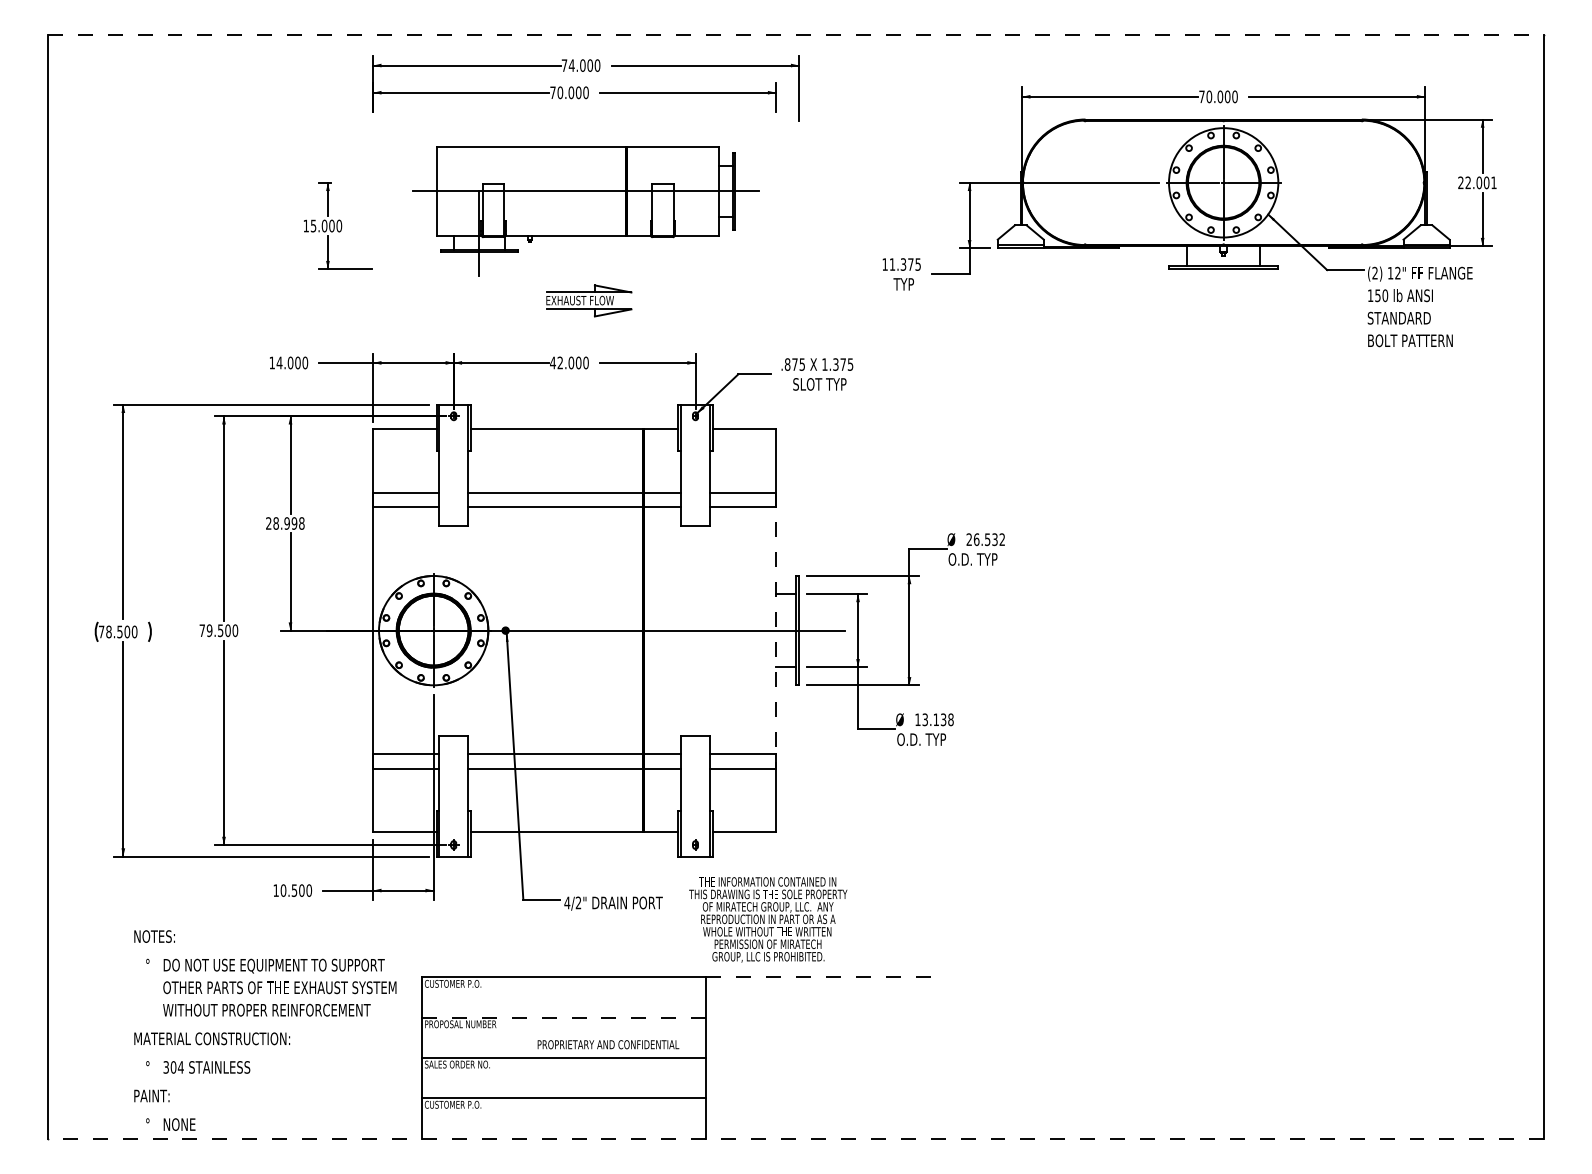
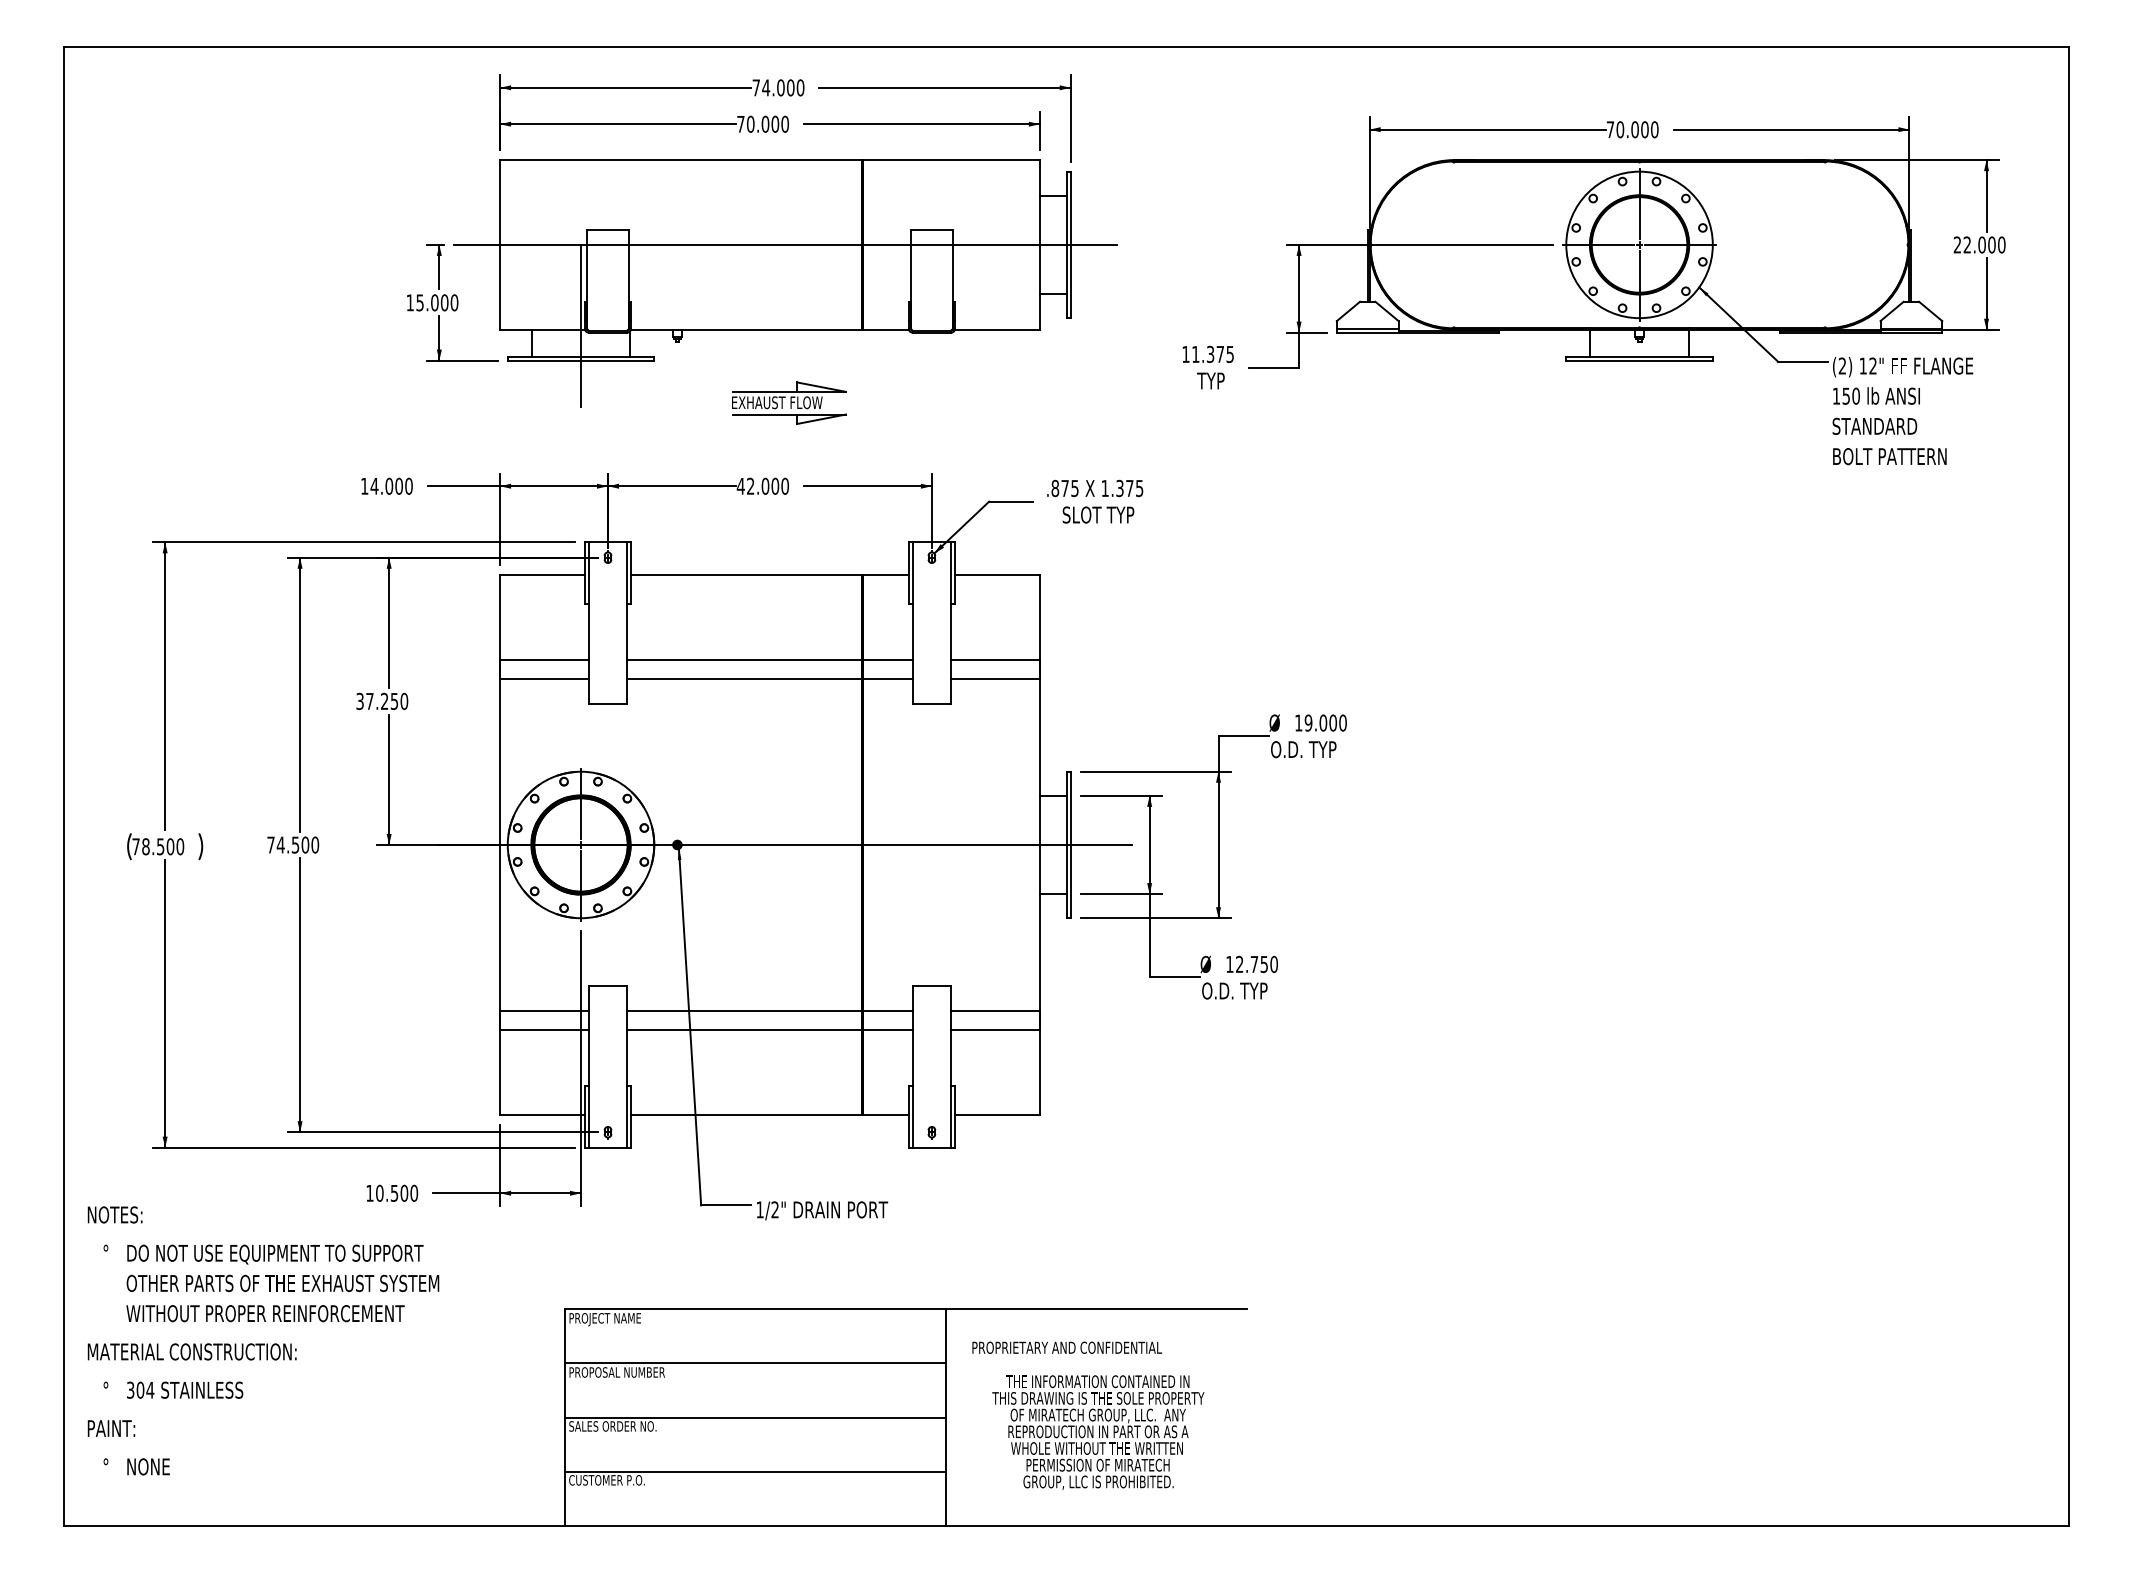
line: (796, 35) -> (1066, 47), dashed -> solid
text: (1493, 182) -> (2001, 244), 22.001 -> 22.000
part: (586, 211) -> (785, 283), size x1.43
text: (285, 523) -> (382, 701), 28.998 -> 37.250
text: (985, 539) -> (1320, 722), 26.532 -> 19.000
text: (209, 630) -> (280, 844), 79.500 -> 74.500
line: (775, 631) -> (1039, 845), dashed -> solid
text: (937, 719) -> (1256, 964), 13.138 -> 12.750
text: (567, 902) -> (760, 1209), 4/2" -> 1/2"
text: (768, 919) -> (1098, 1432), moved
line: (818, 977) -> (1096, 1309), dashed -> solid
text: (452, 984) -> (606, 1319), CUSTOMER P.O. -> PROJECT NAME
line: (563, 1017) -> (755, 1363), dashed -> solid
text: (265, 1030) -> (263, 1340), moved
text: (608, 1044) -> (1067, 1347), moved
line: (796, 1138) -> (1066, 1525), dashed -> solid

